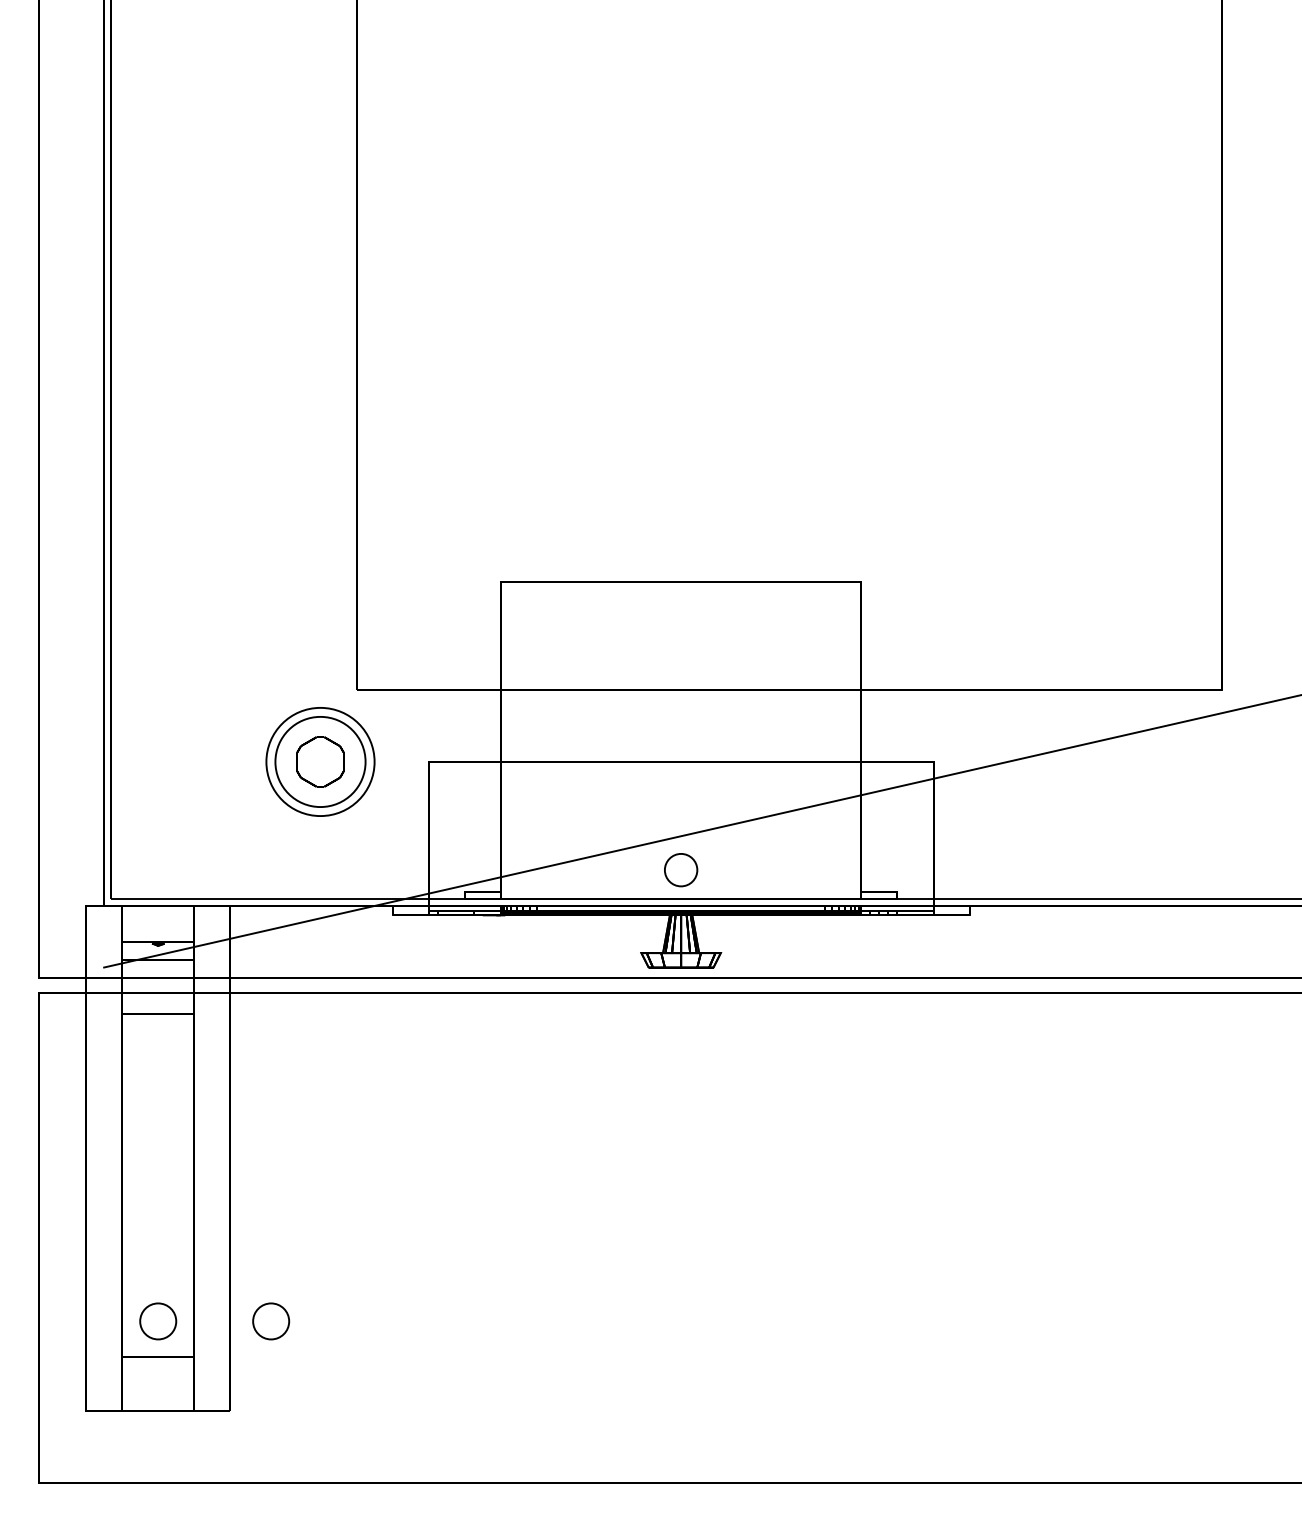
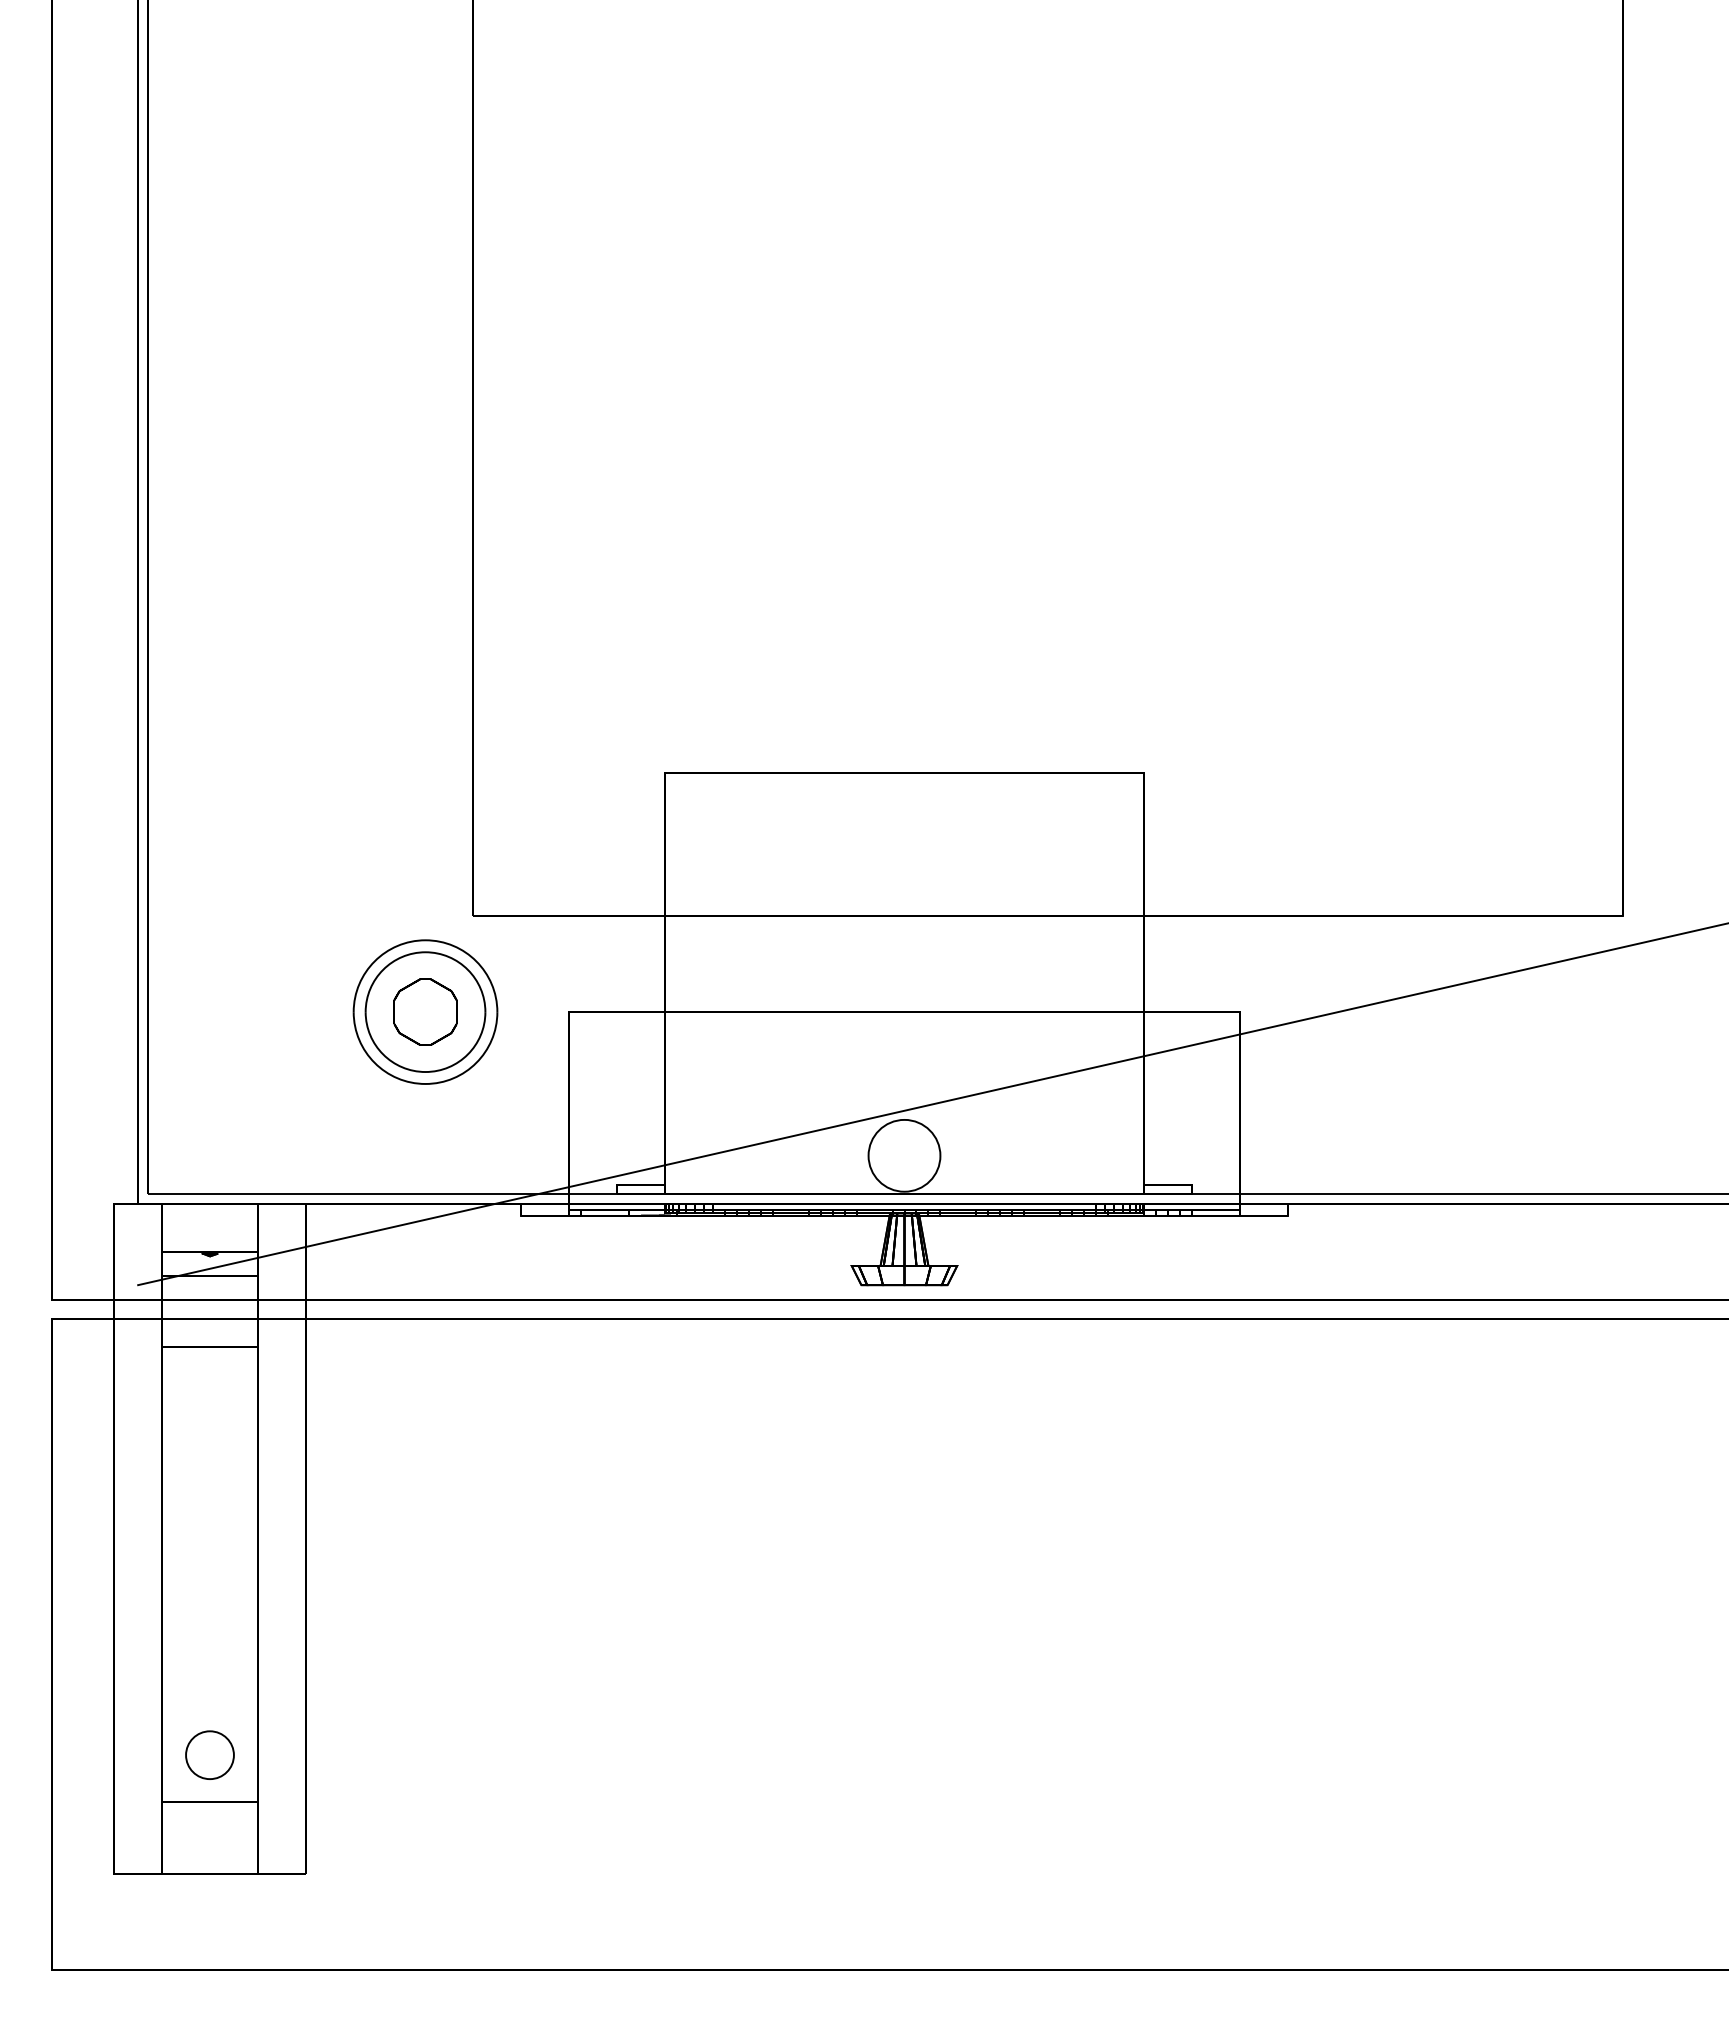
circle: (681, 869) -> (904, 1155), size x1.67
circle: (270, 1320) -> (359, 1754), removed

